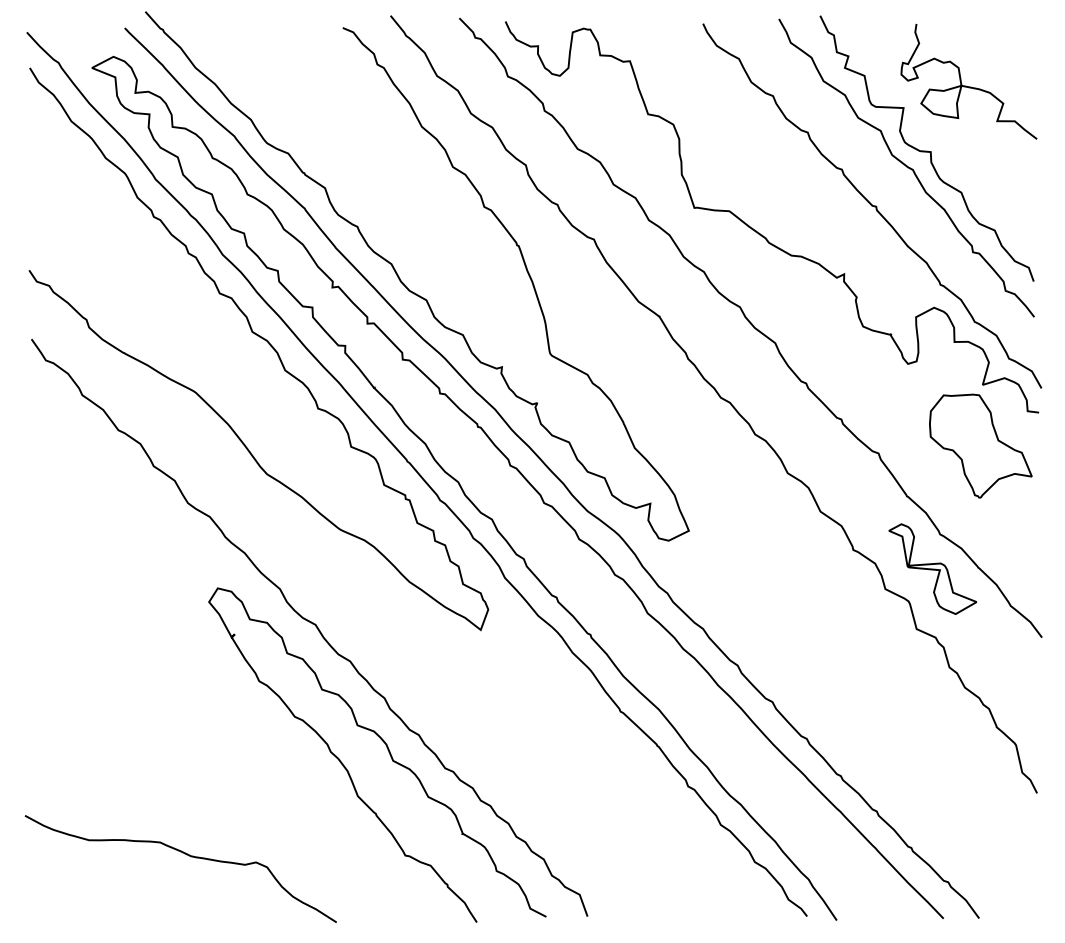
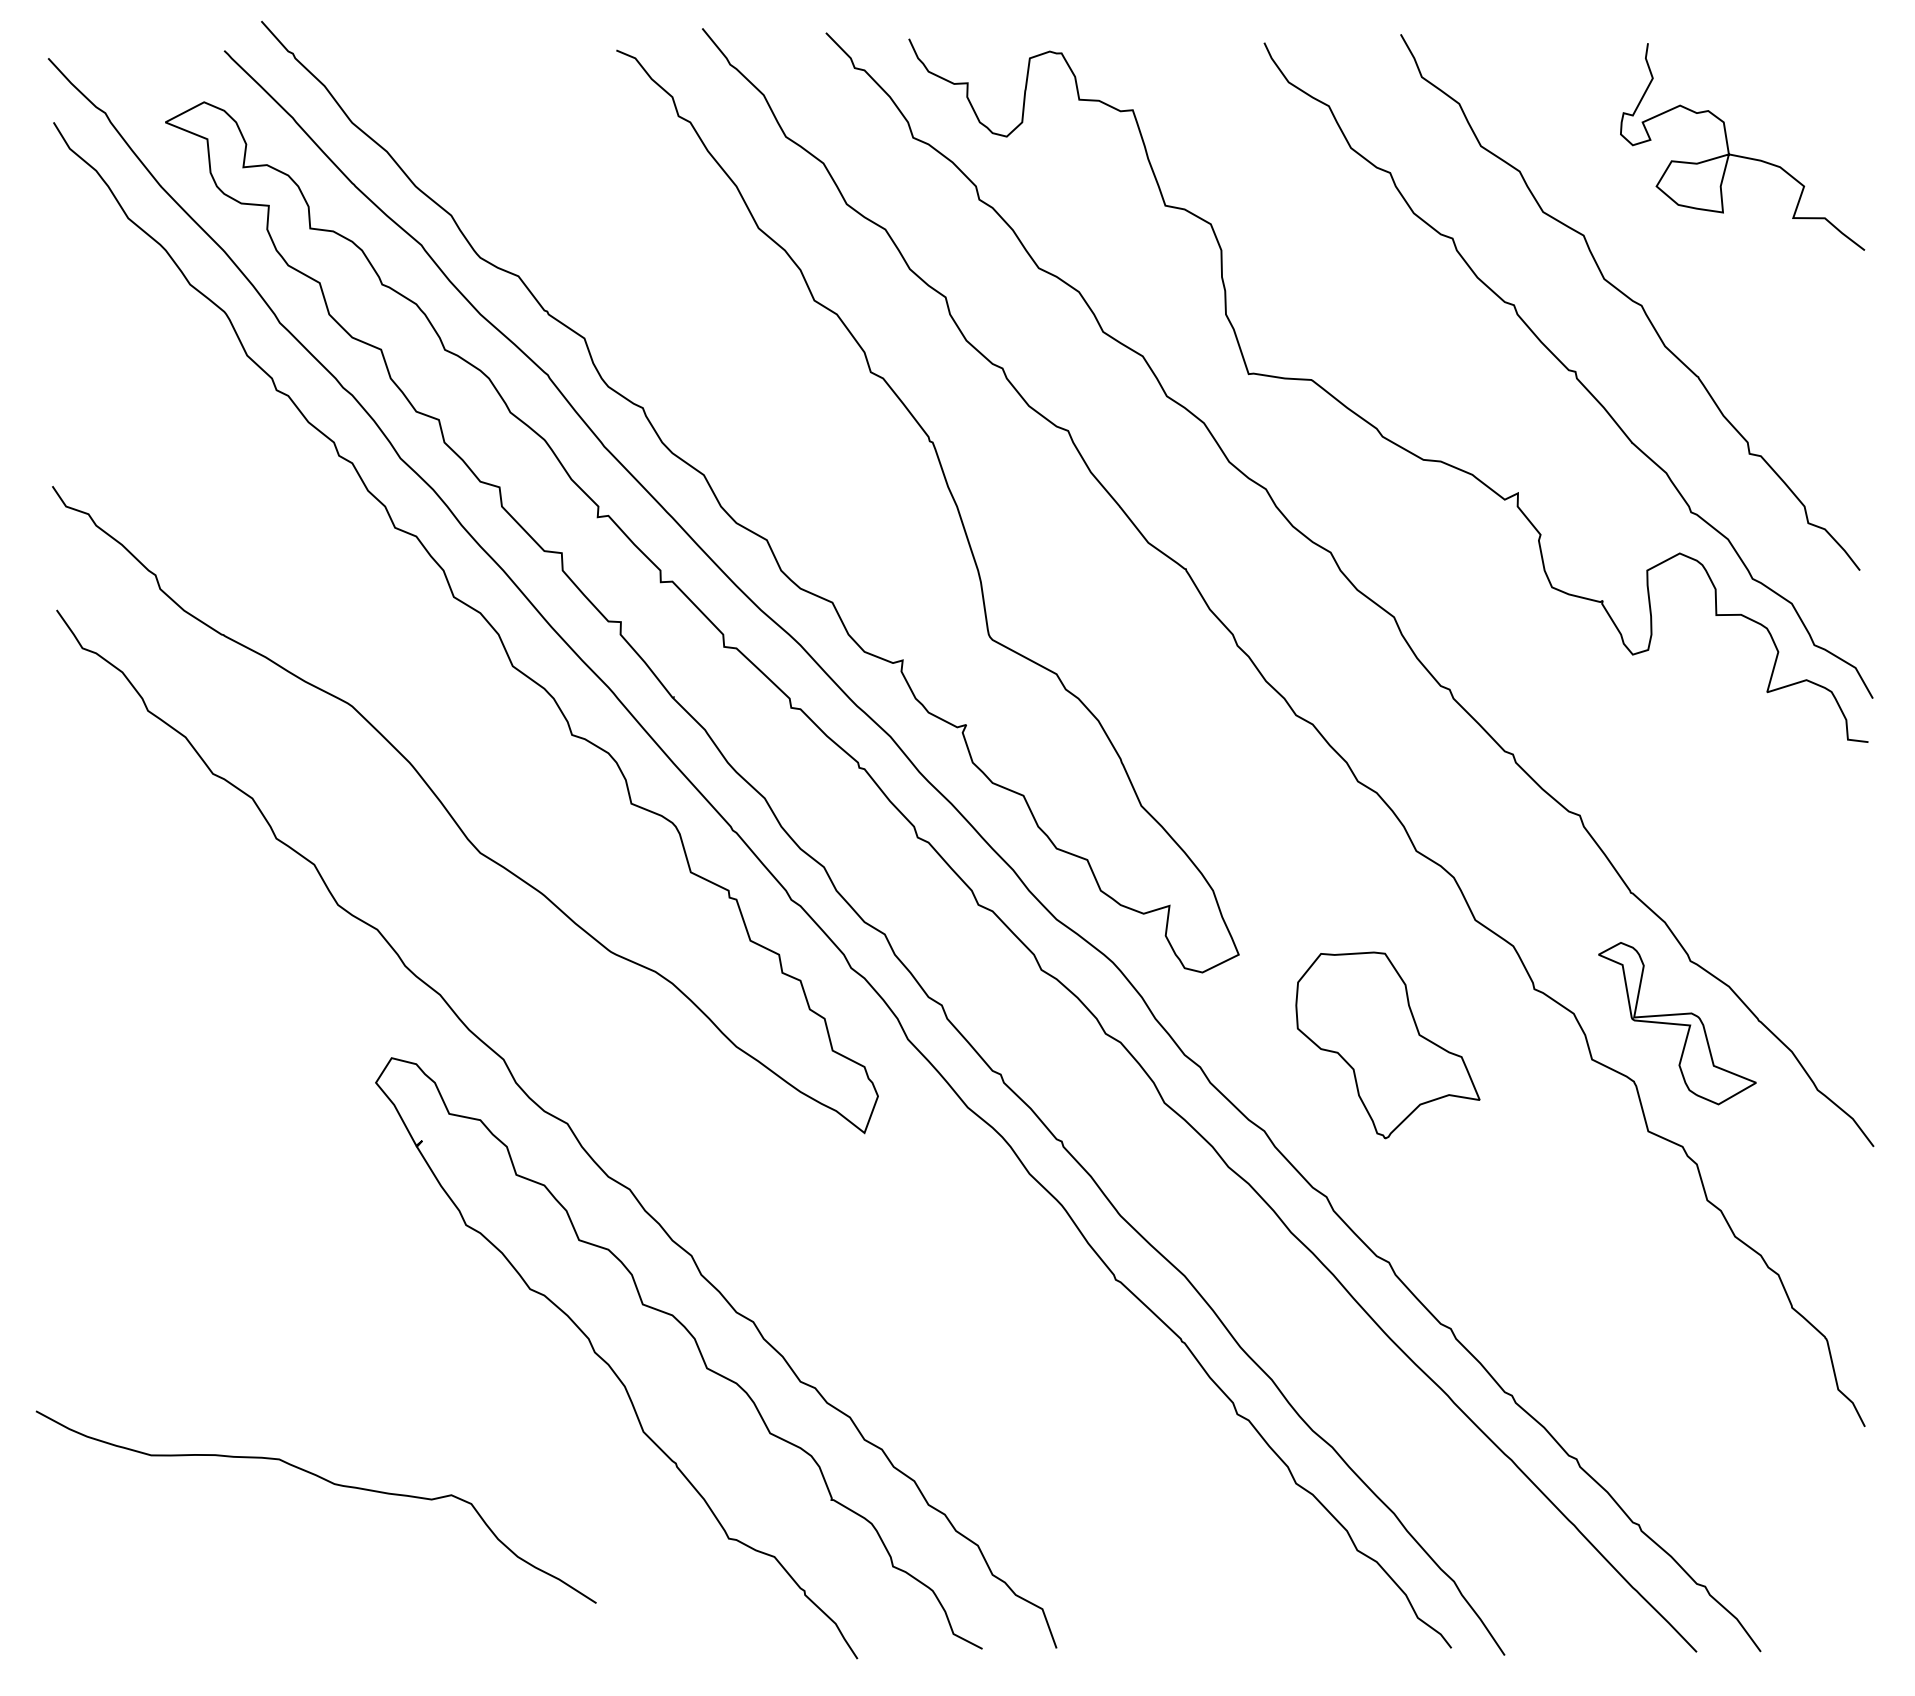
curve: (926, 150) -> (1665, 270), removed
part: (980, 445) -> (1387, 1044), moved
curve: (186, 855) -> (326, 1482), moved

